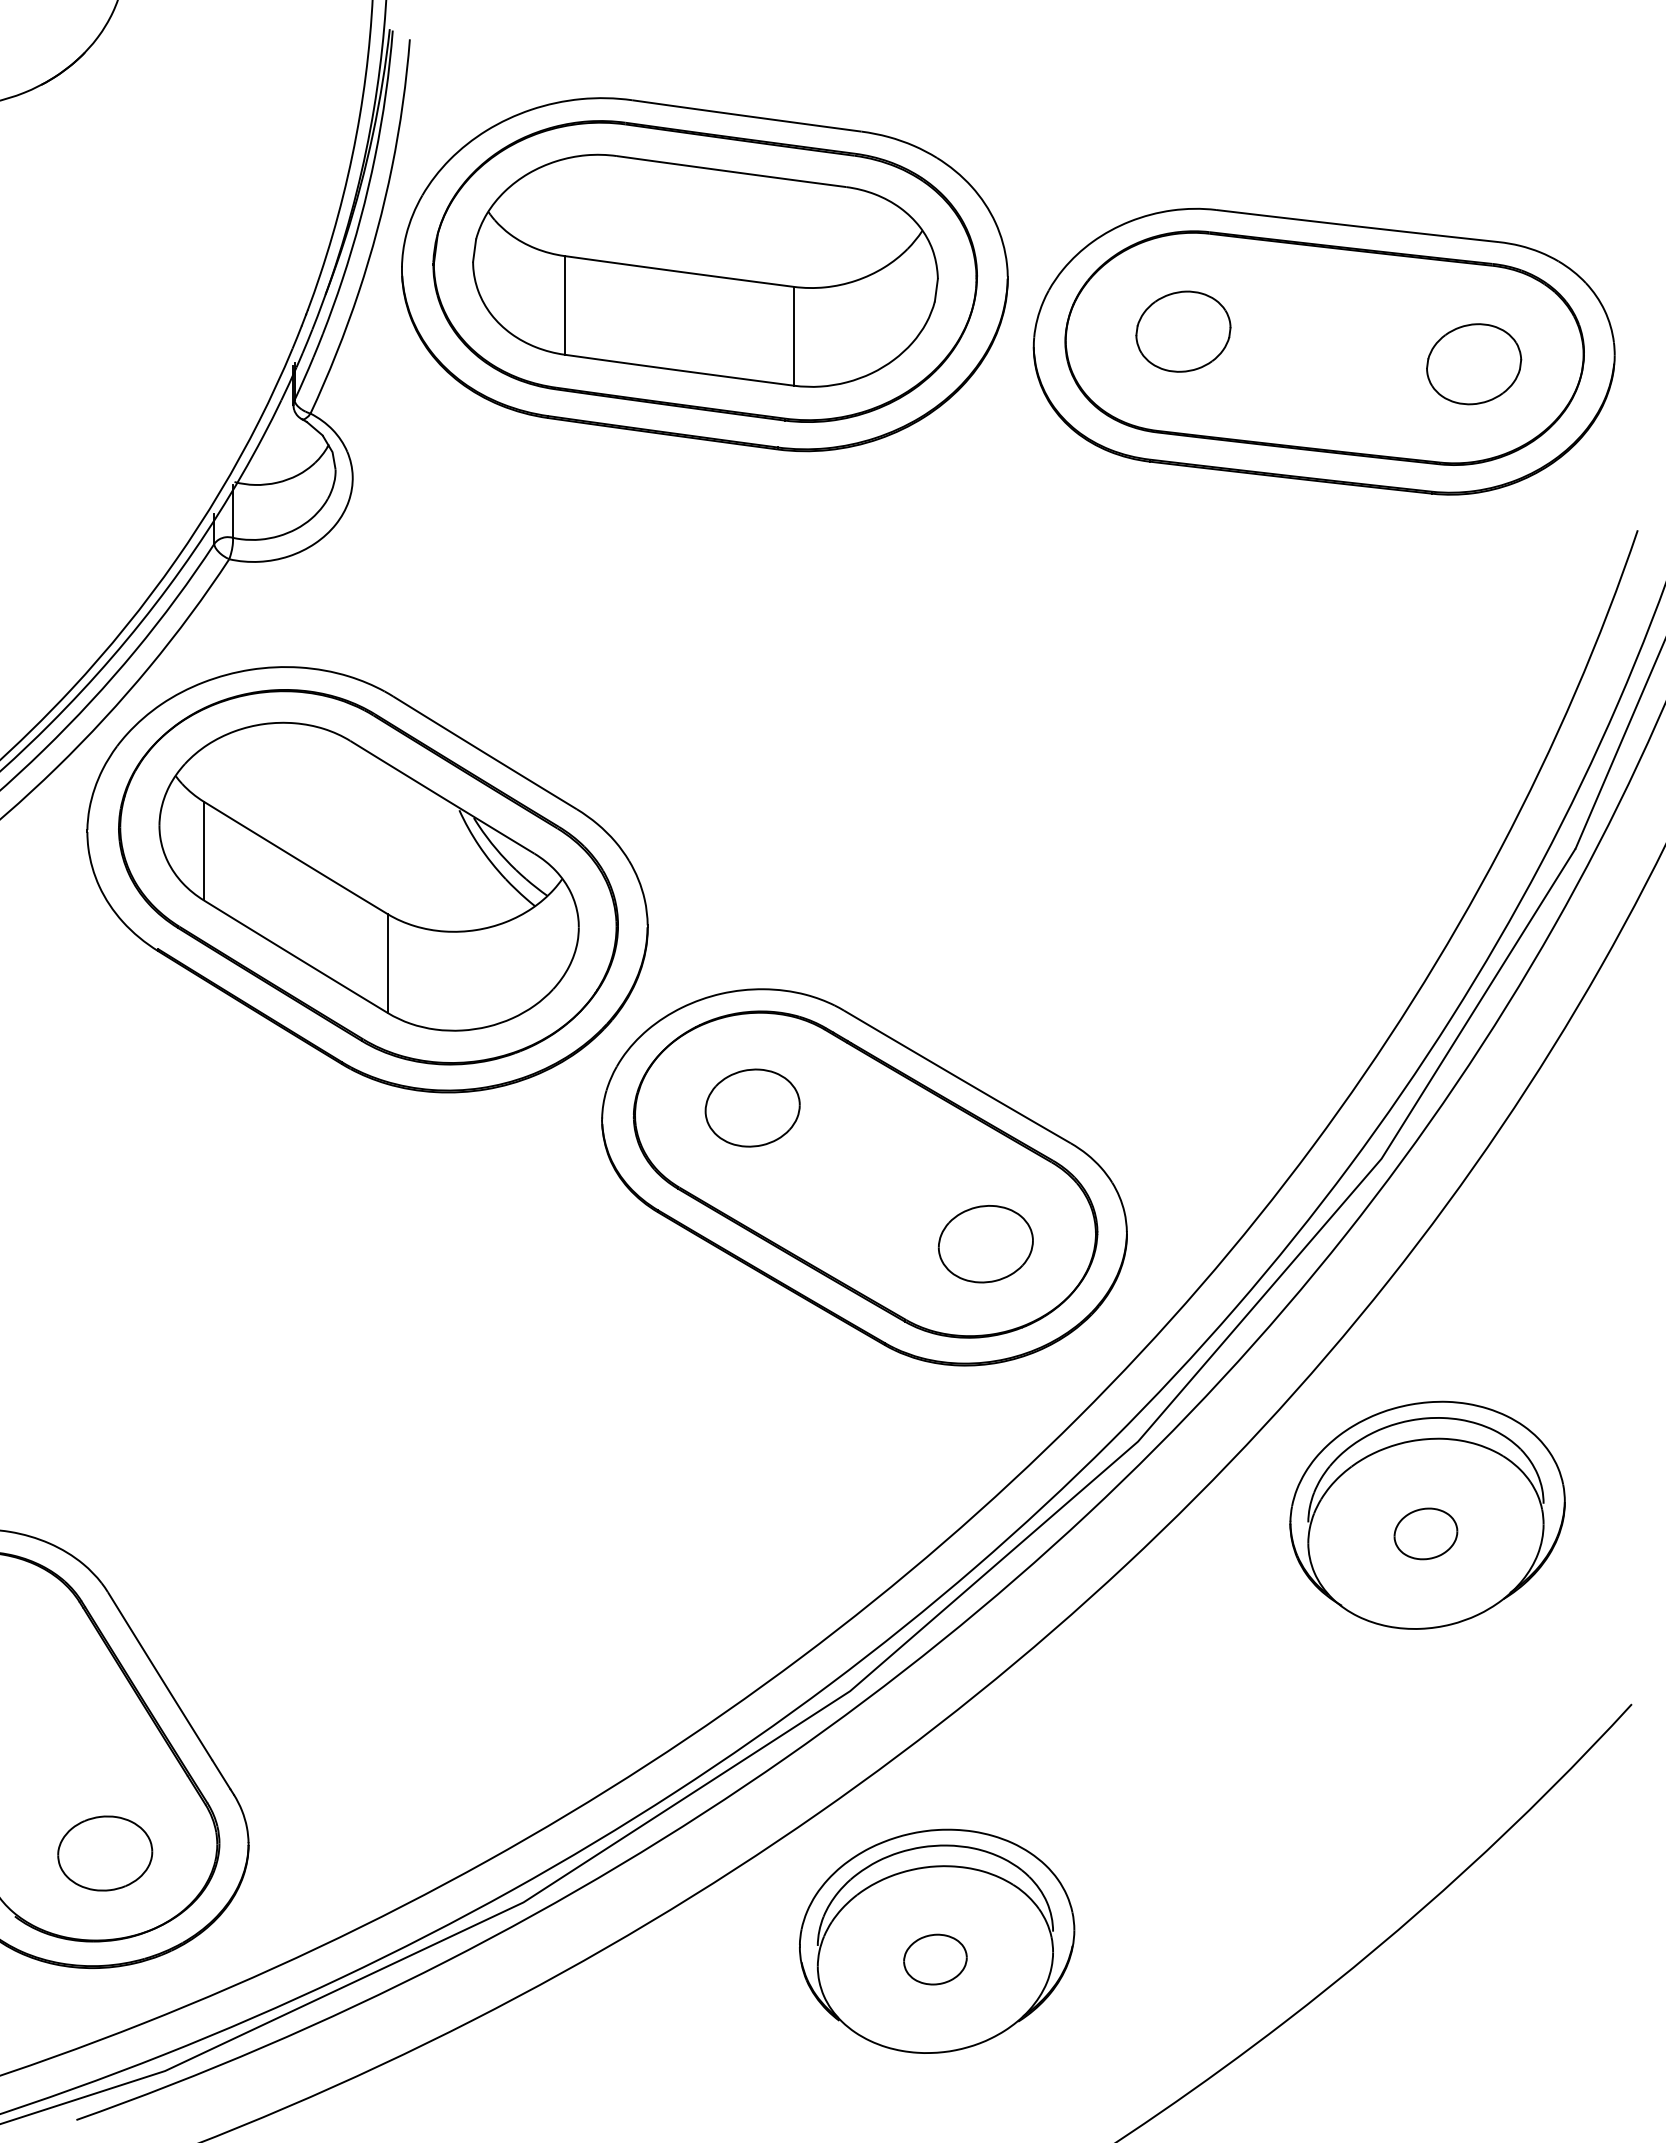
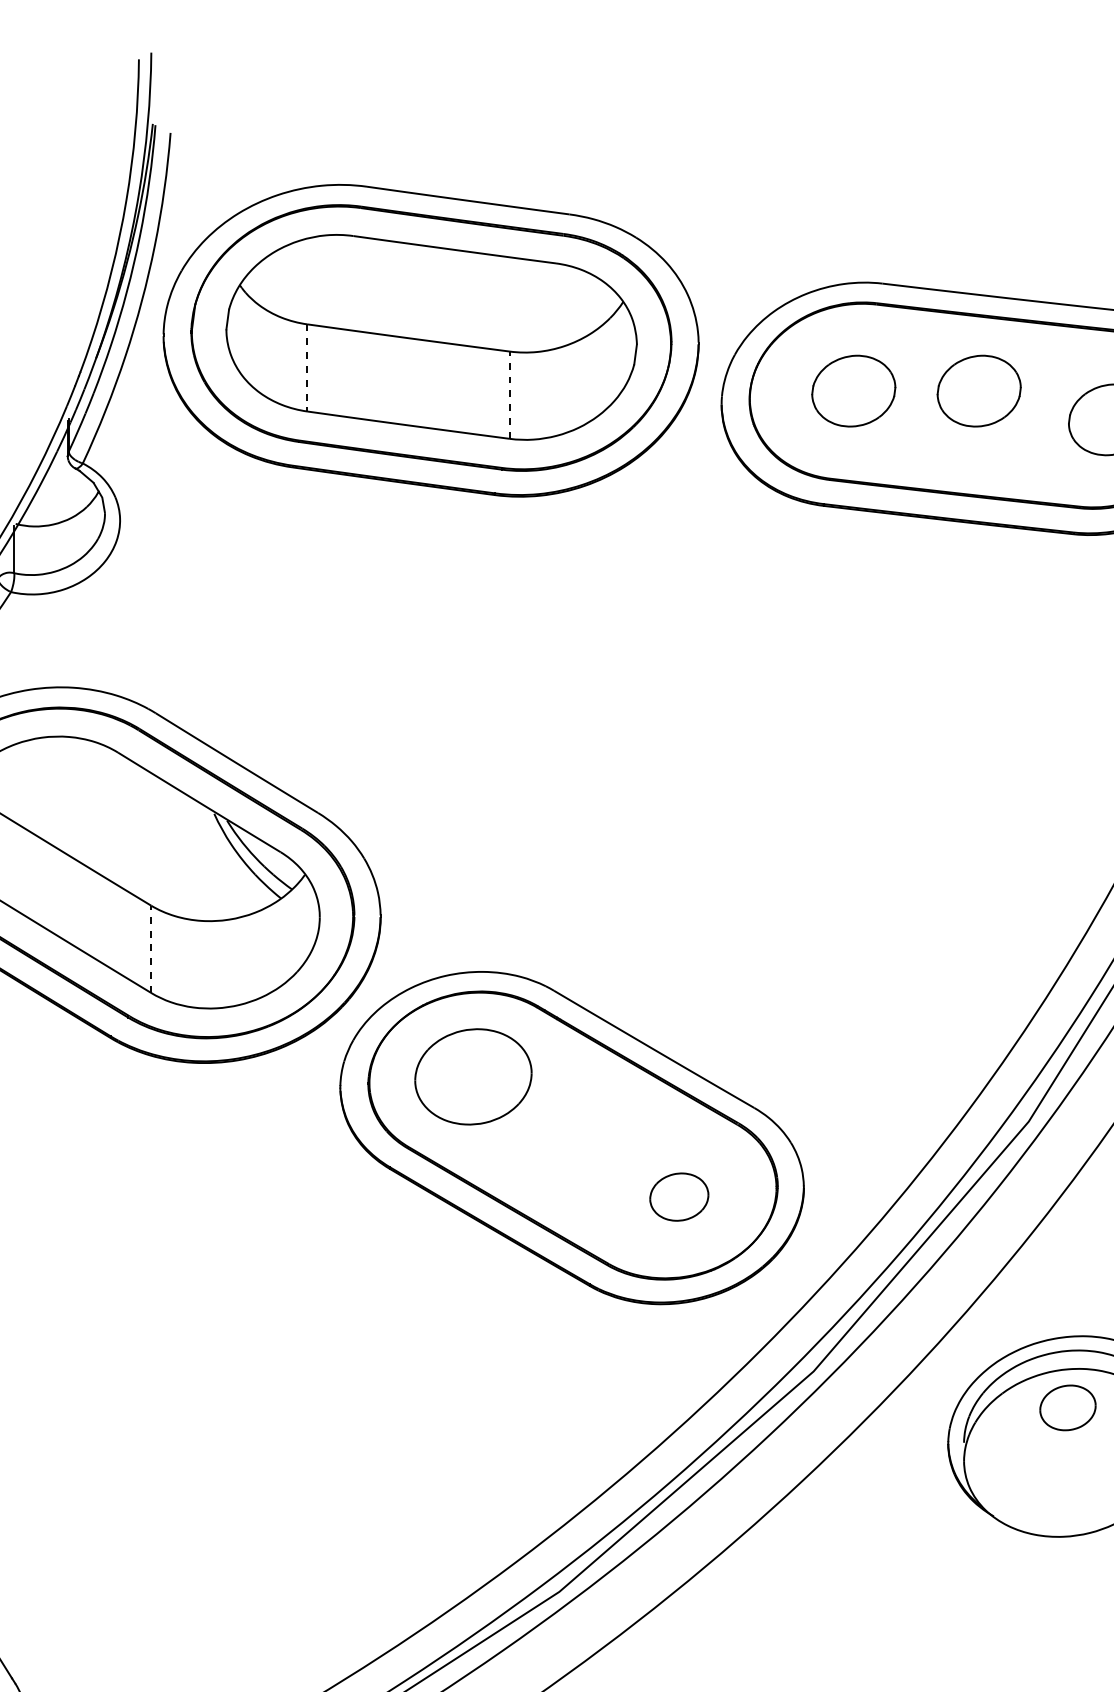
line: (564, 305) -> (307, 368), solid -> dashed
part: (1325, 331) -> (979, 390), added
line: (794, 335) -> (510, 394), solid -> dashed
line: (387, 963) -> (150, 949), solid -> dashed
part: (752, 1107) -> (473, 1076), size x1.4
part: (985, 1244) -> (678, 1197), size x0.7
part: (1425, 1533) -> (1067, 1407), moved

